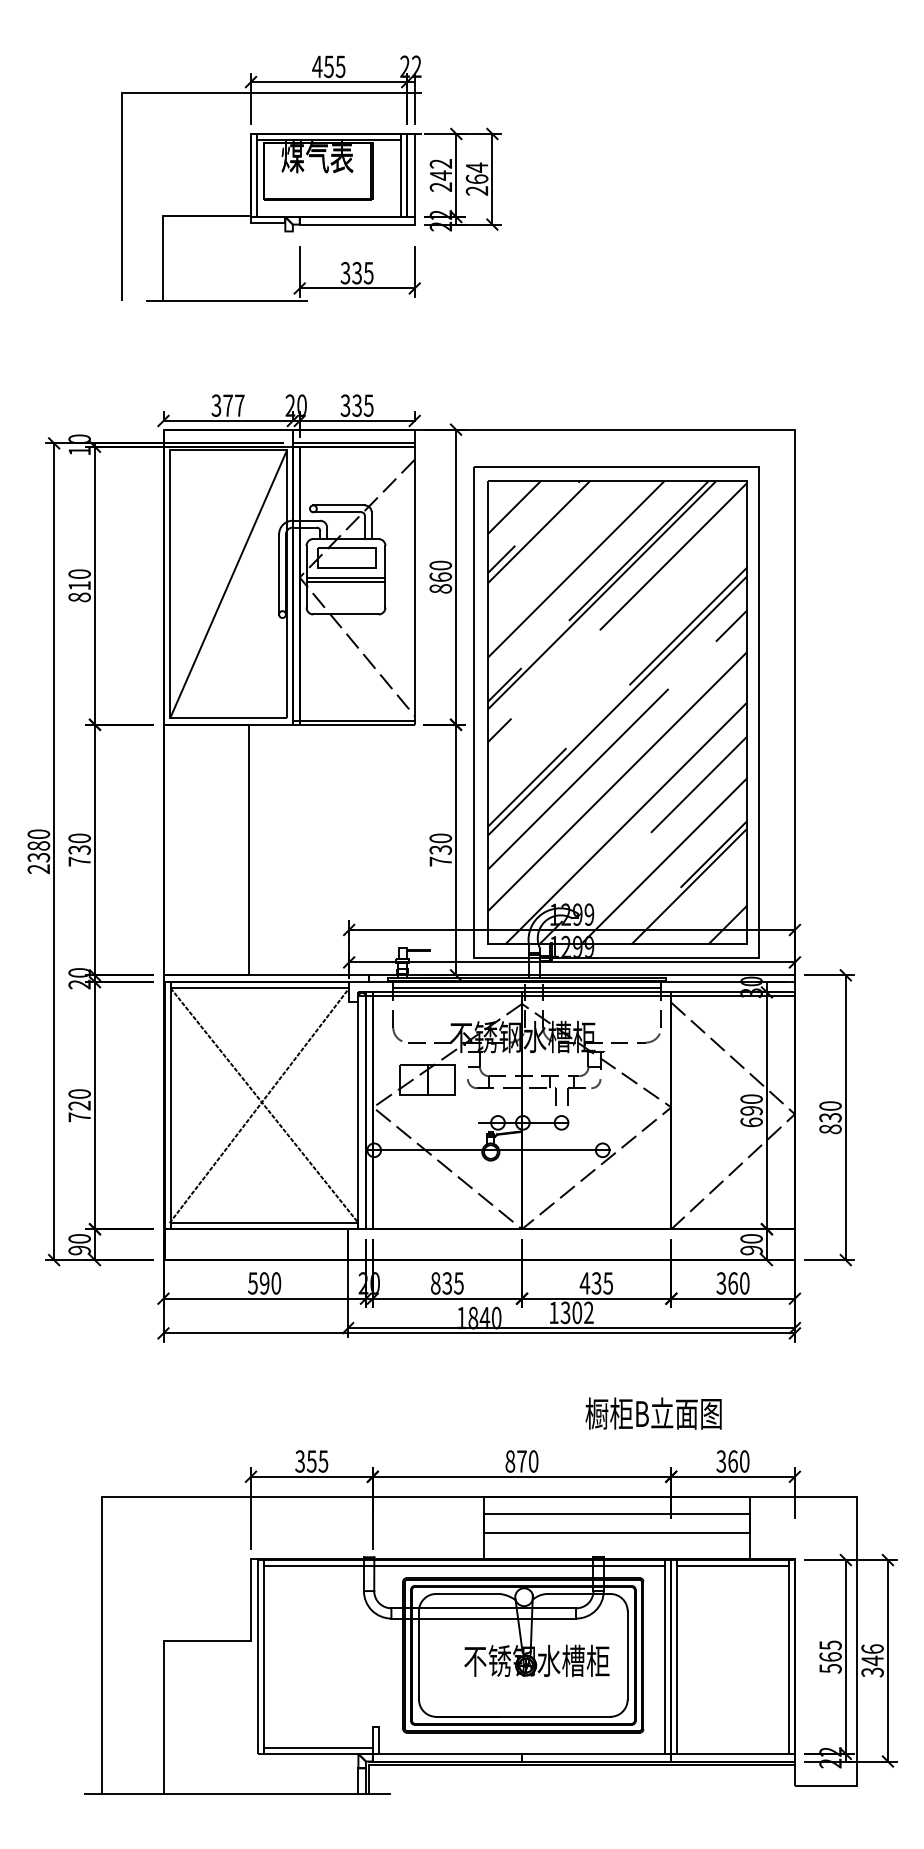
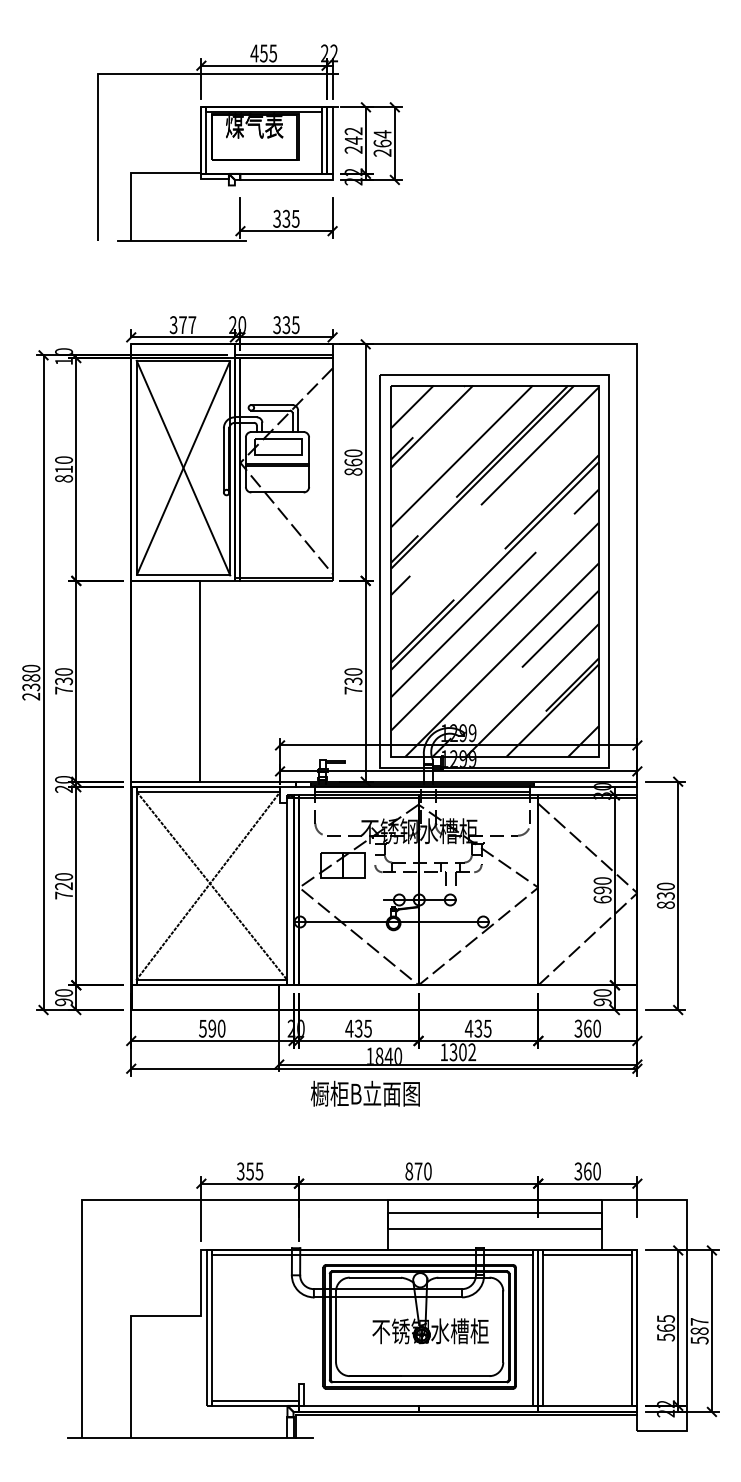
line: (228, 583) -> (183, 467), added
text: (435, 1283) -> (349, 1028), 835 -> 435
text: (653, 1413) -> (365, 1093), moved
text: (872, 1660) -> (699, 1330), 346 -> 587

